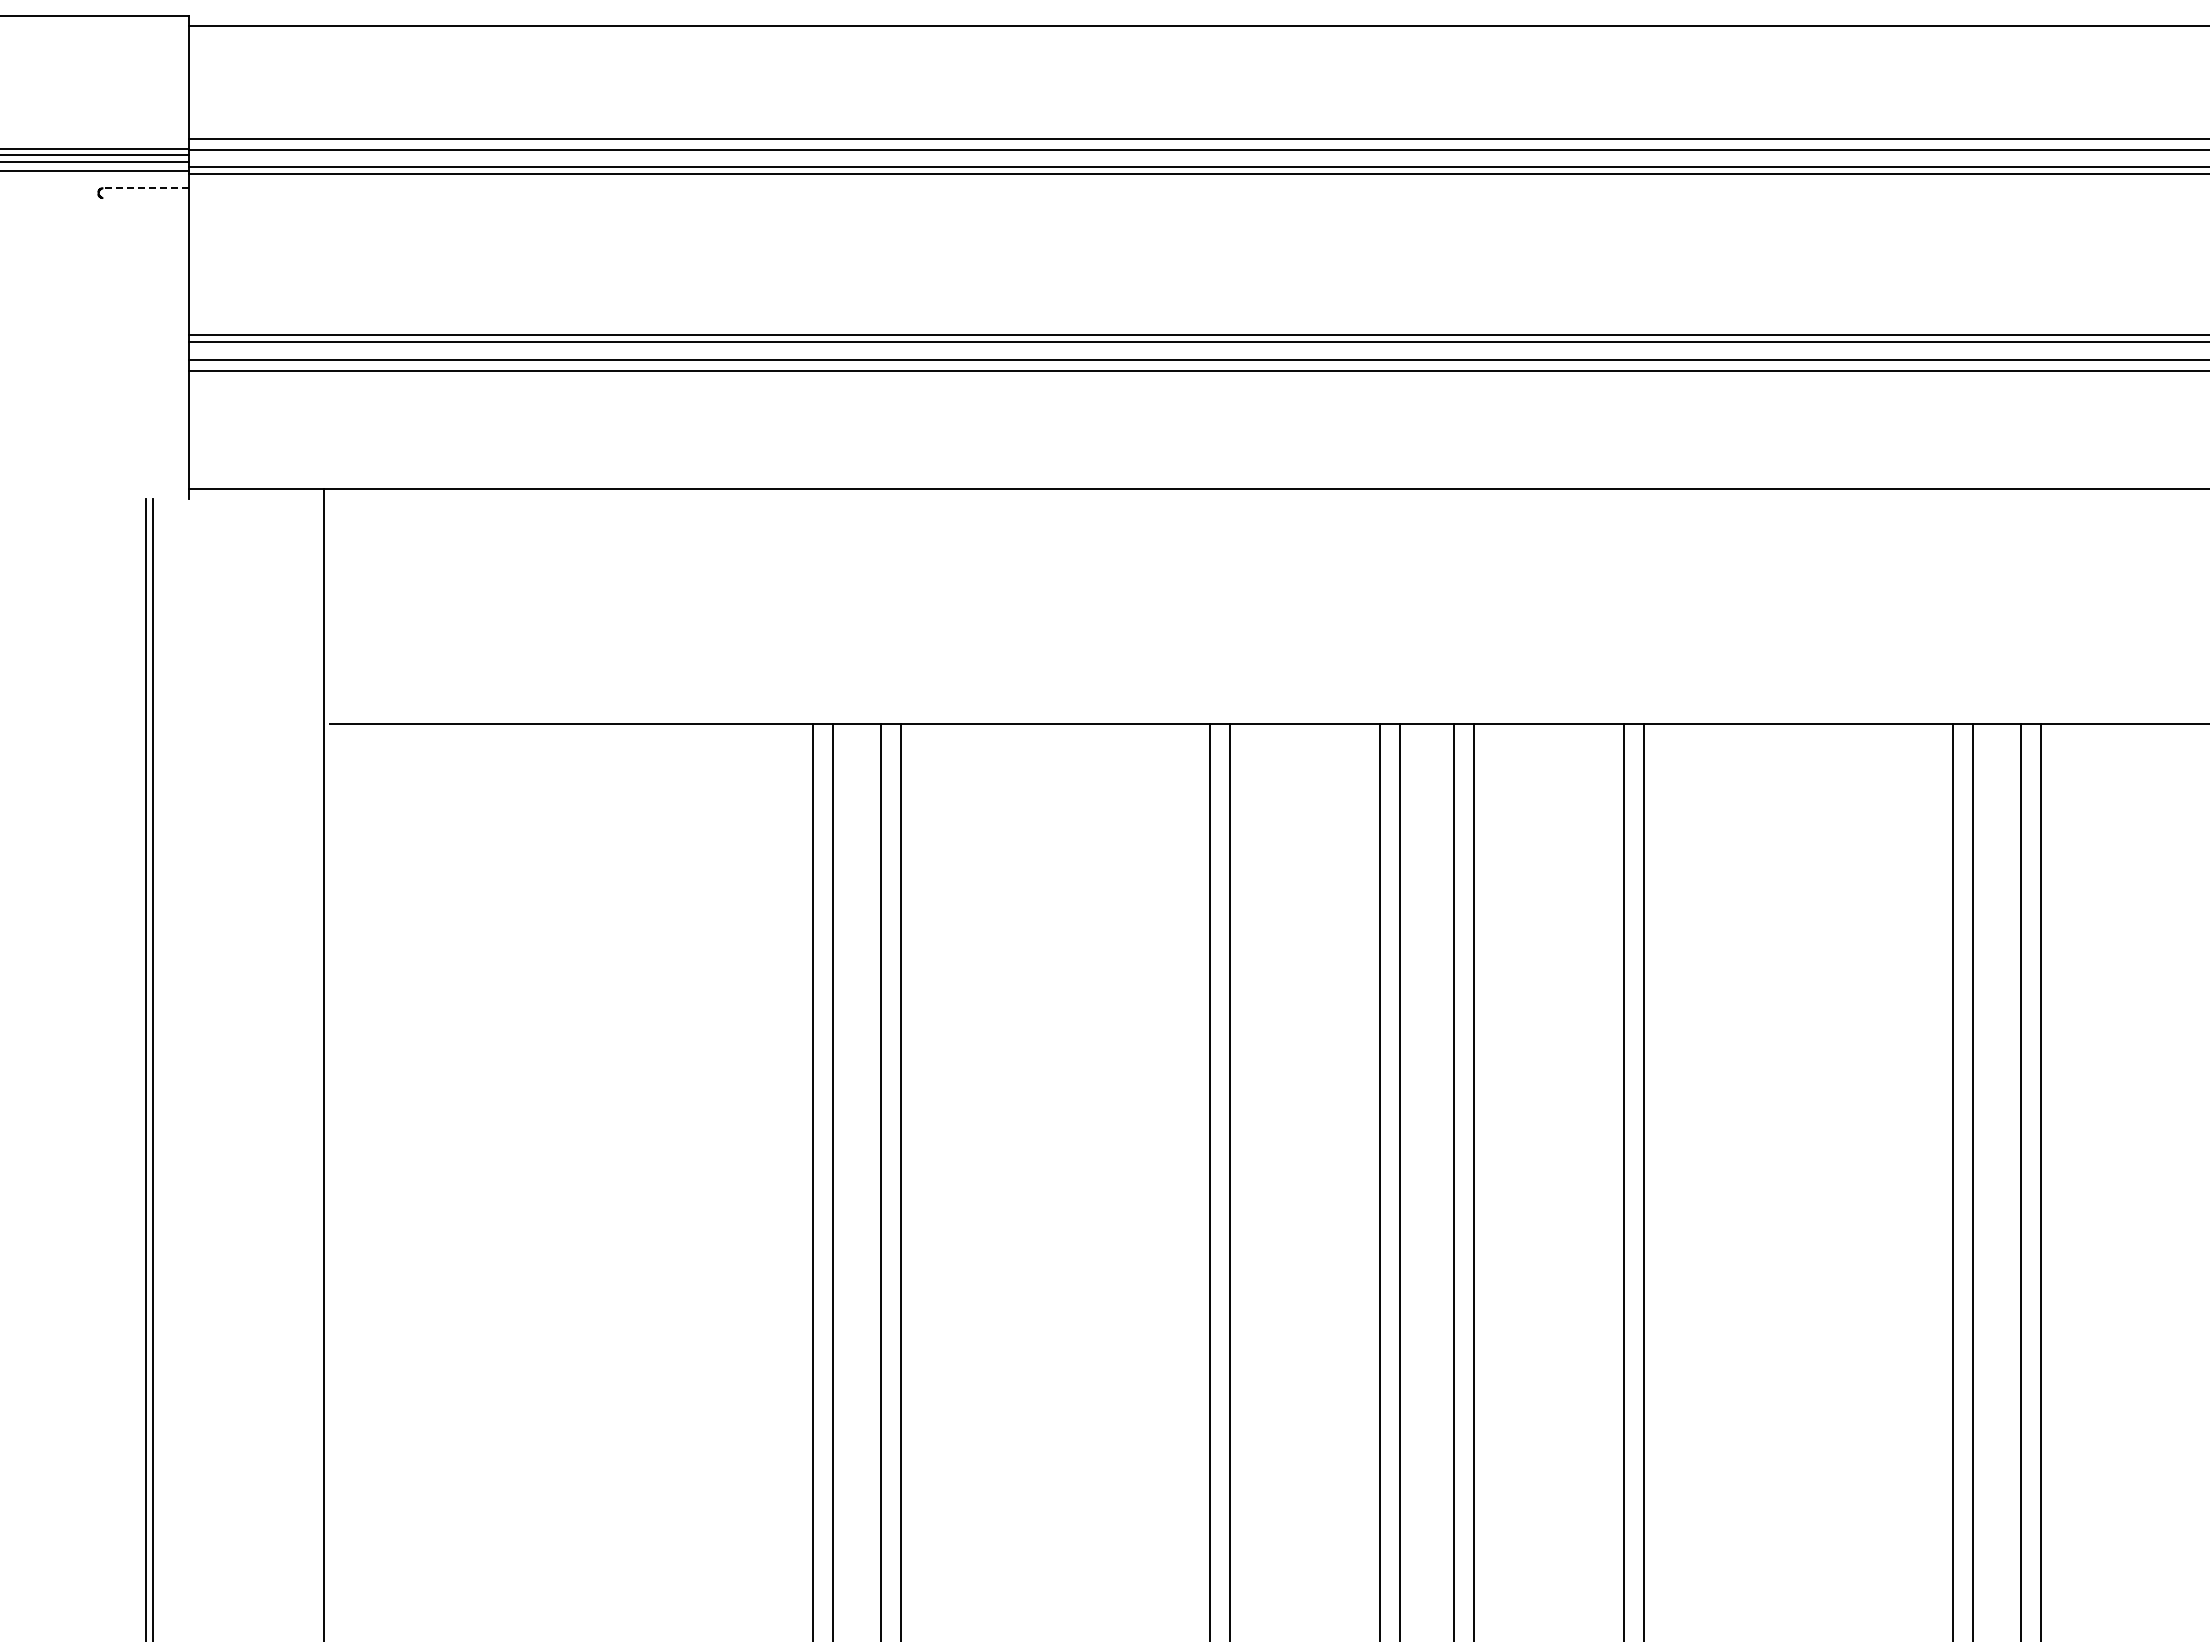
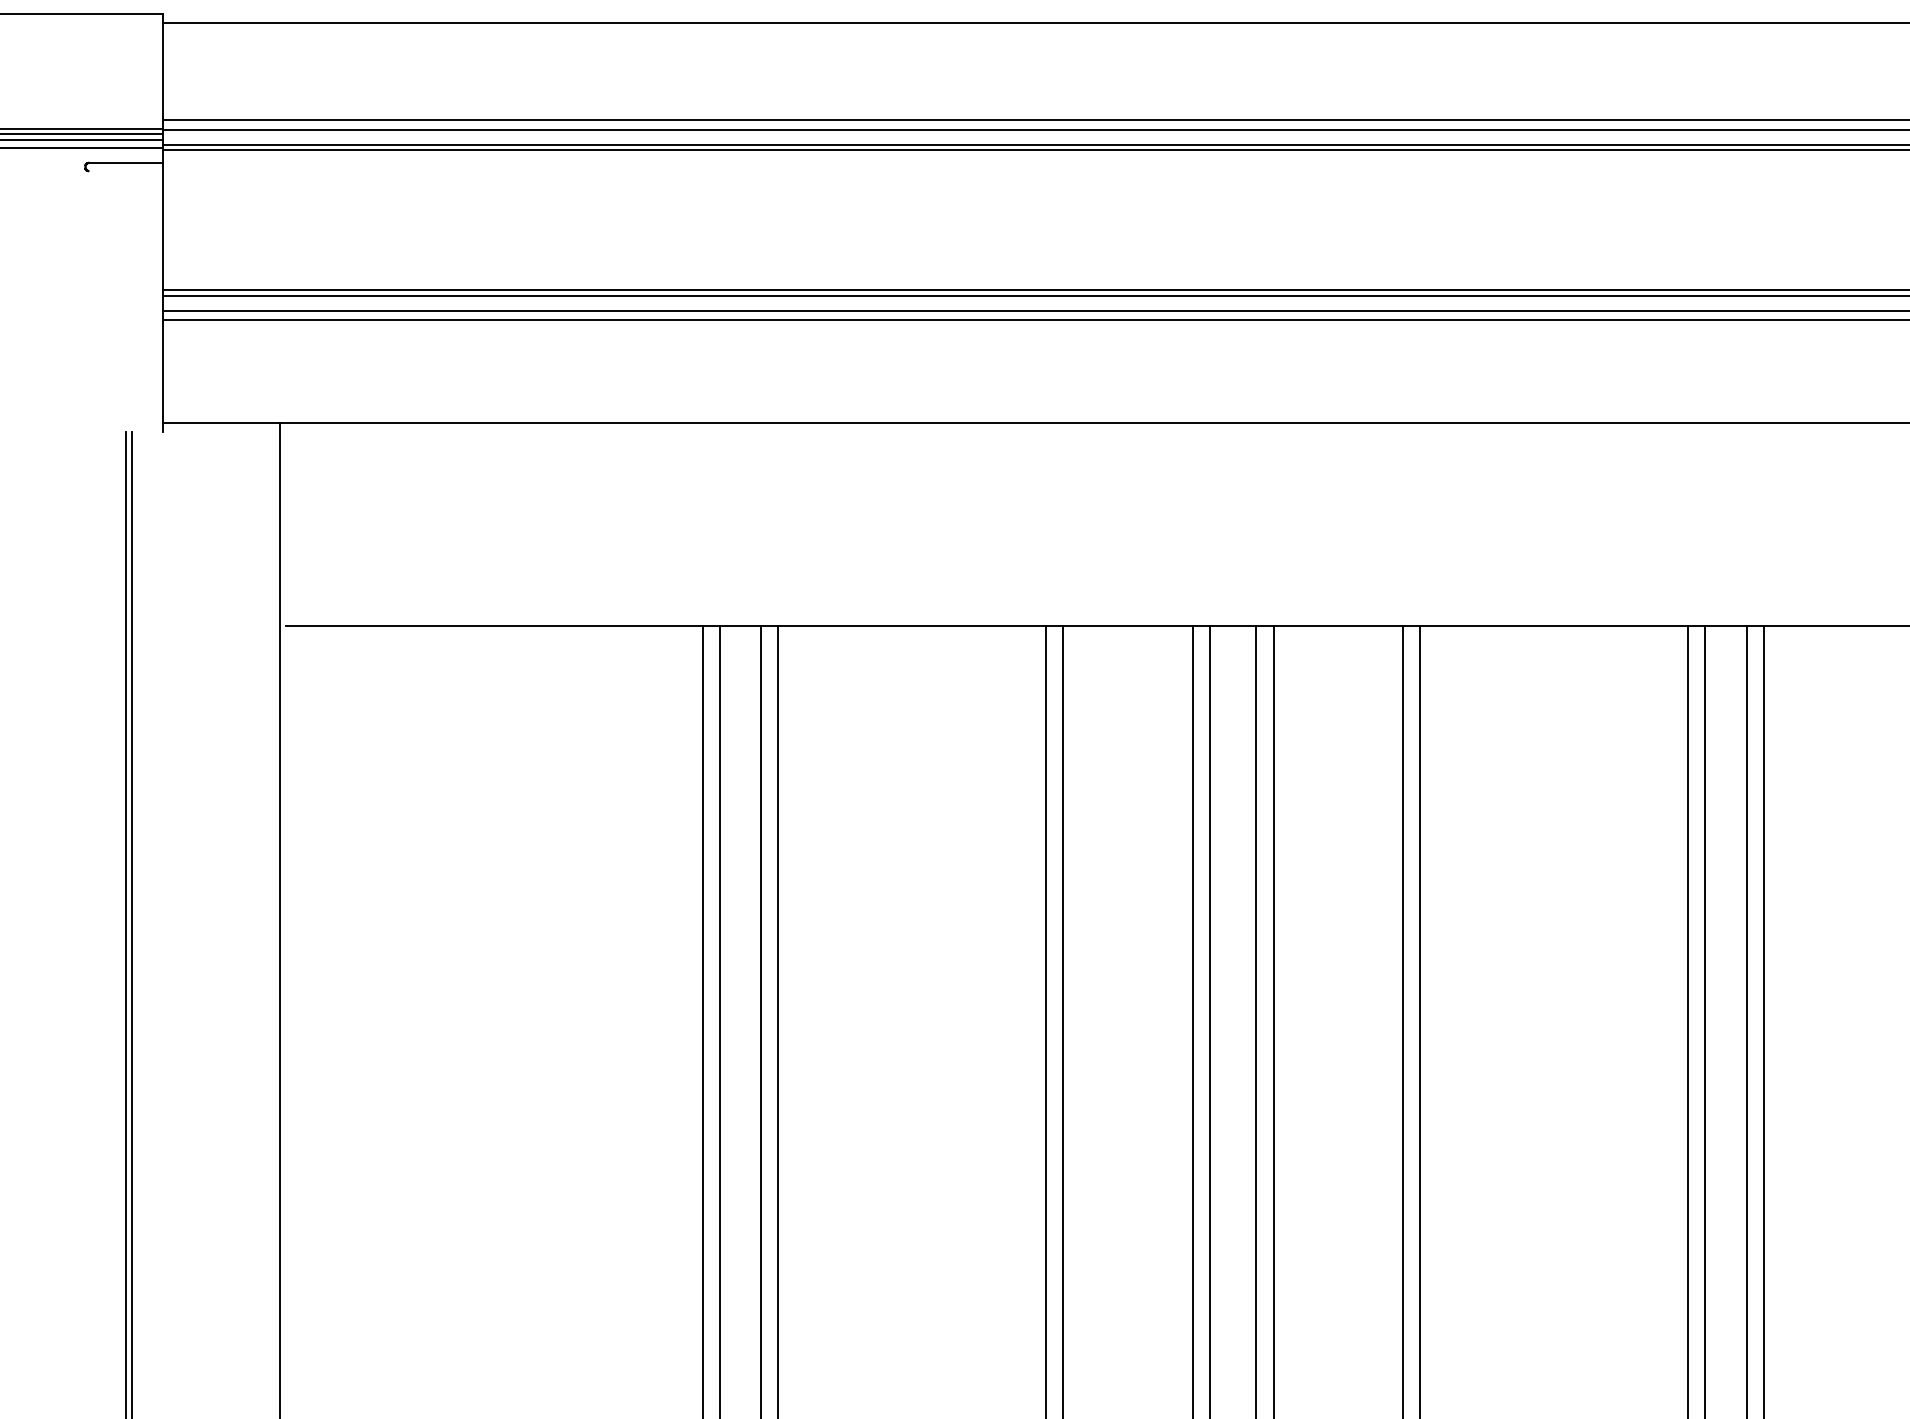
line: (146, 188) -> (126, 162), dashed -> solid

